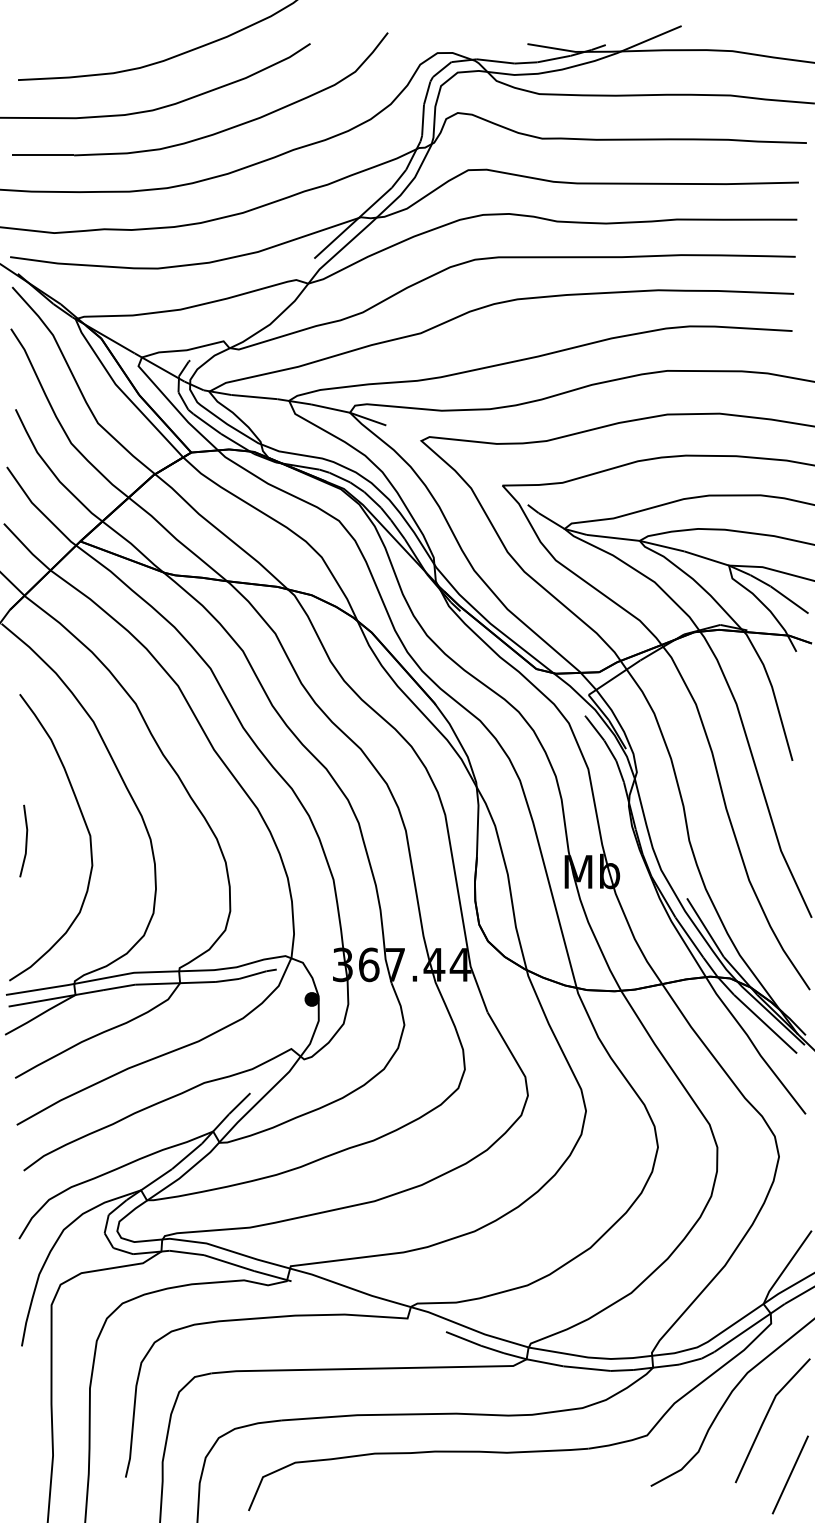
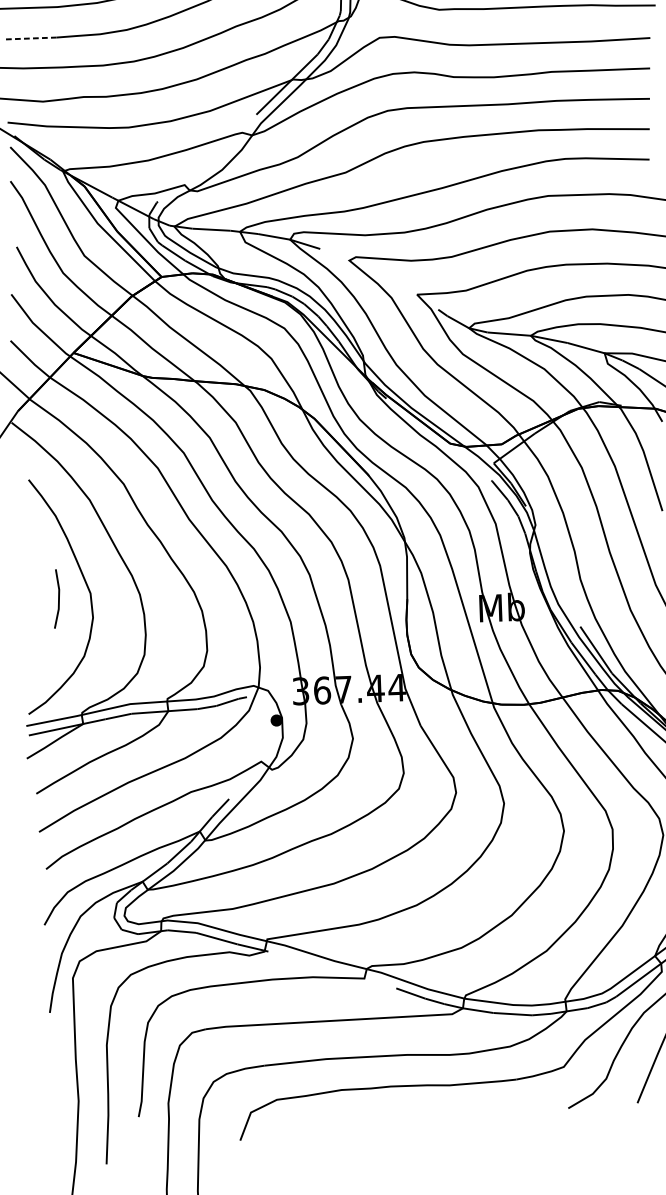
line: (43, 155) -> (31, 38), solid -> dashed
line: (25, 840) -> (58, 598), moved

